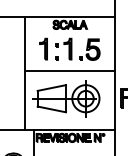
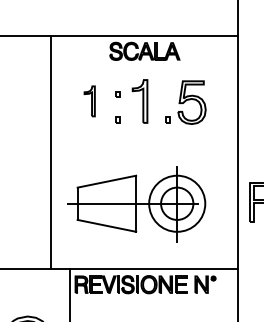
part: (43, 48) -> (89, 100), size x0.7
line: (69, 71) -> (143, 147), removed

